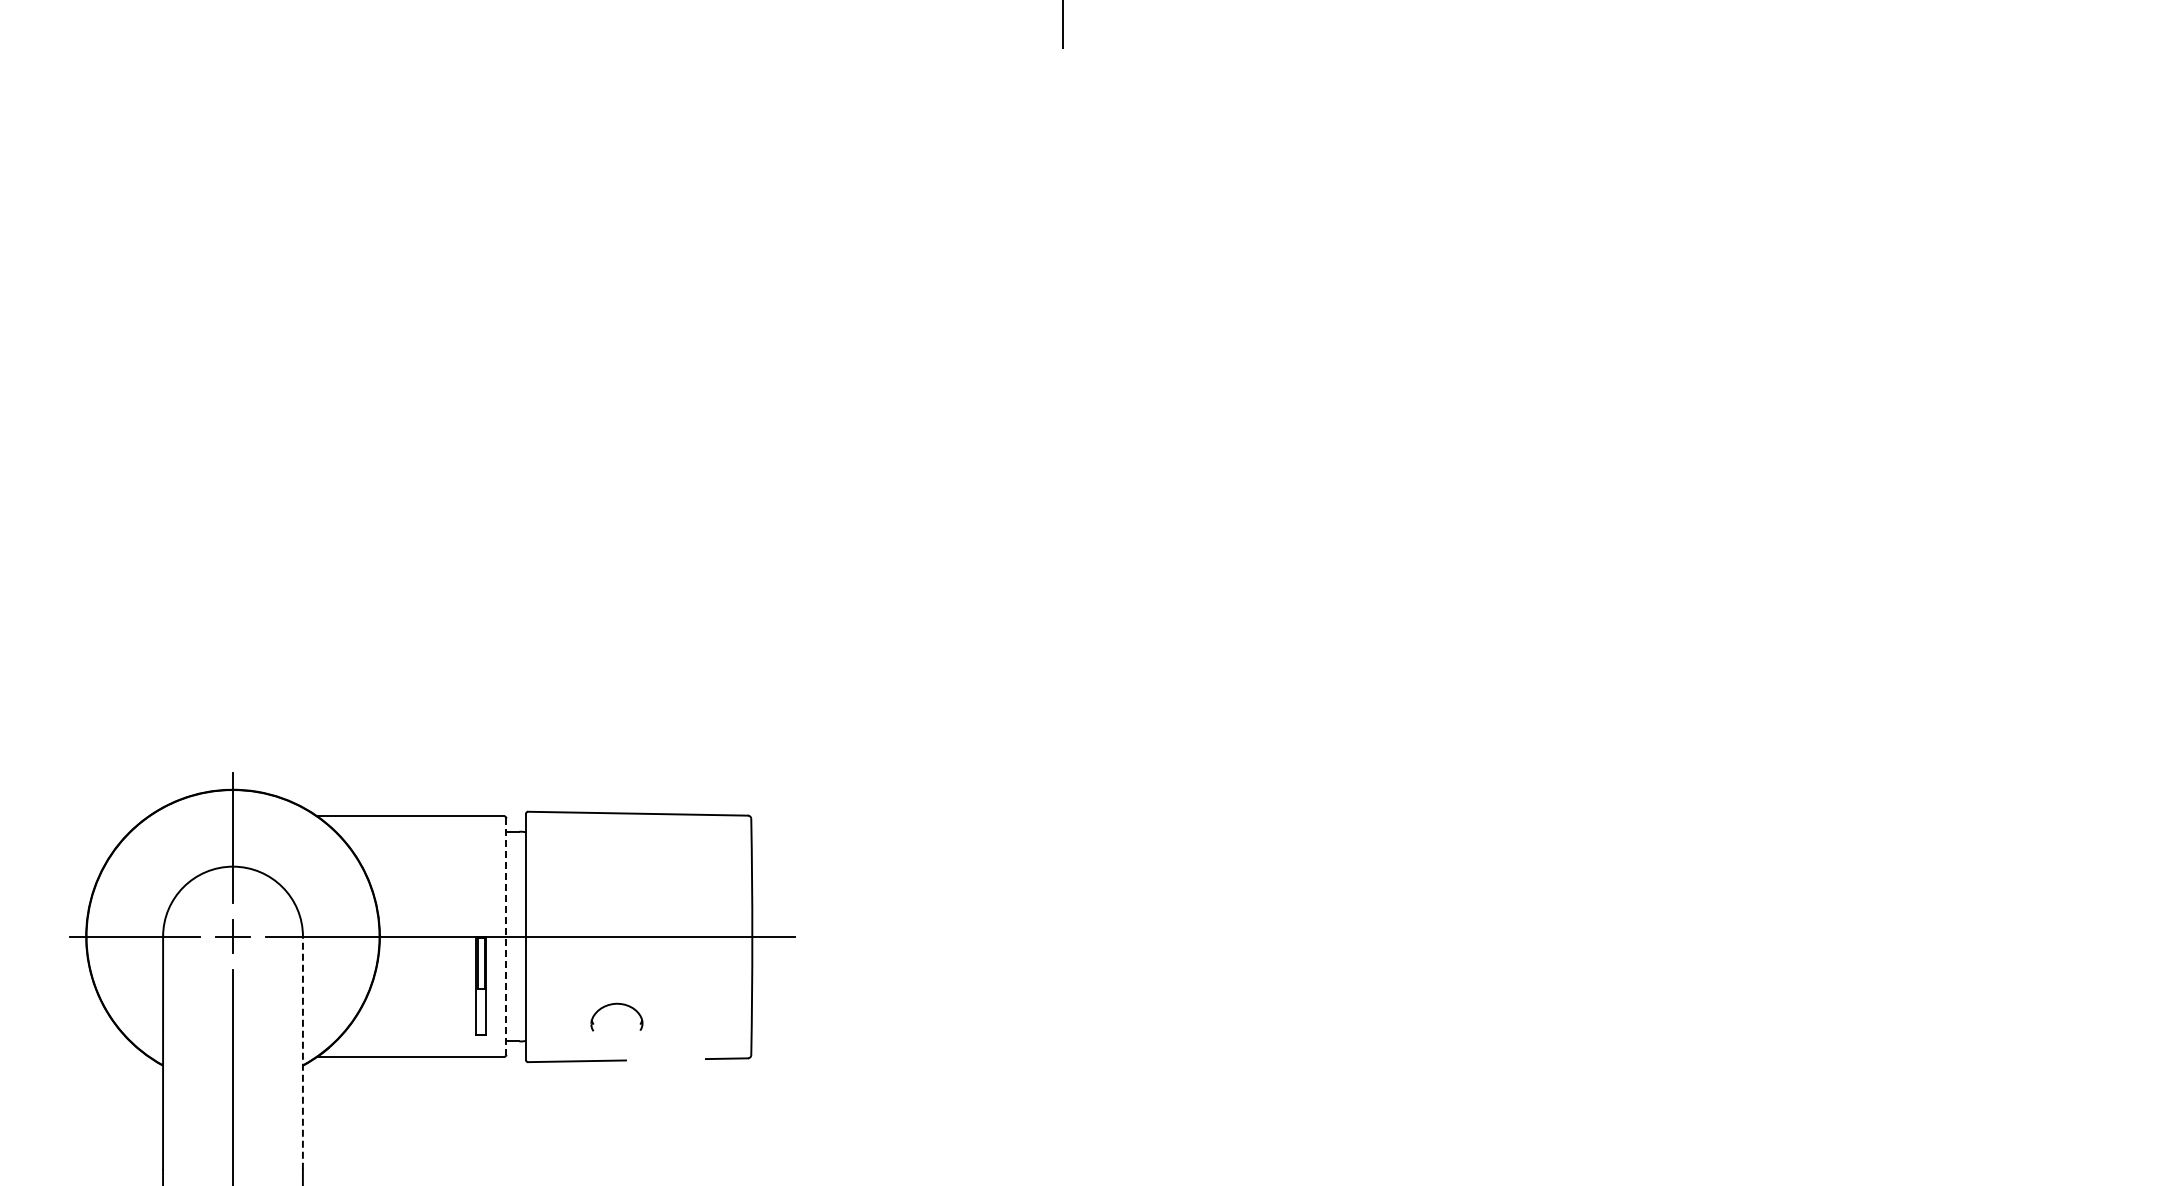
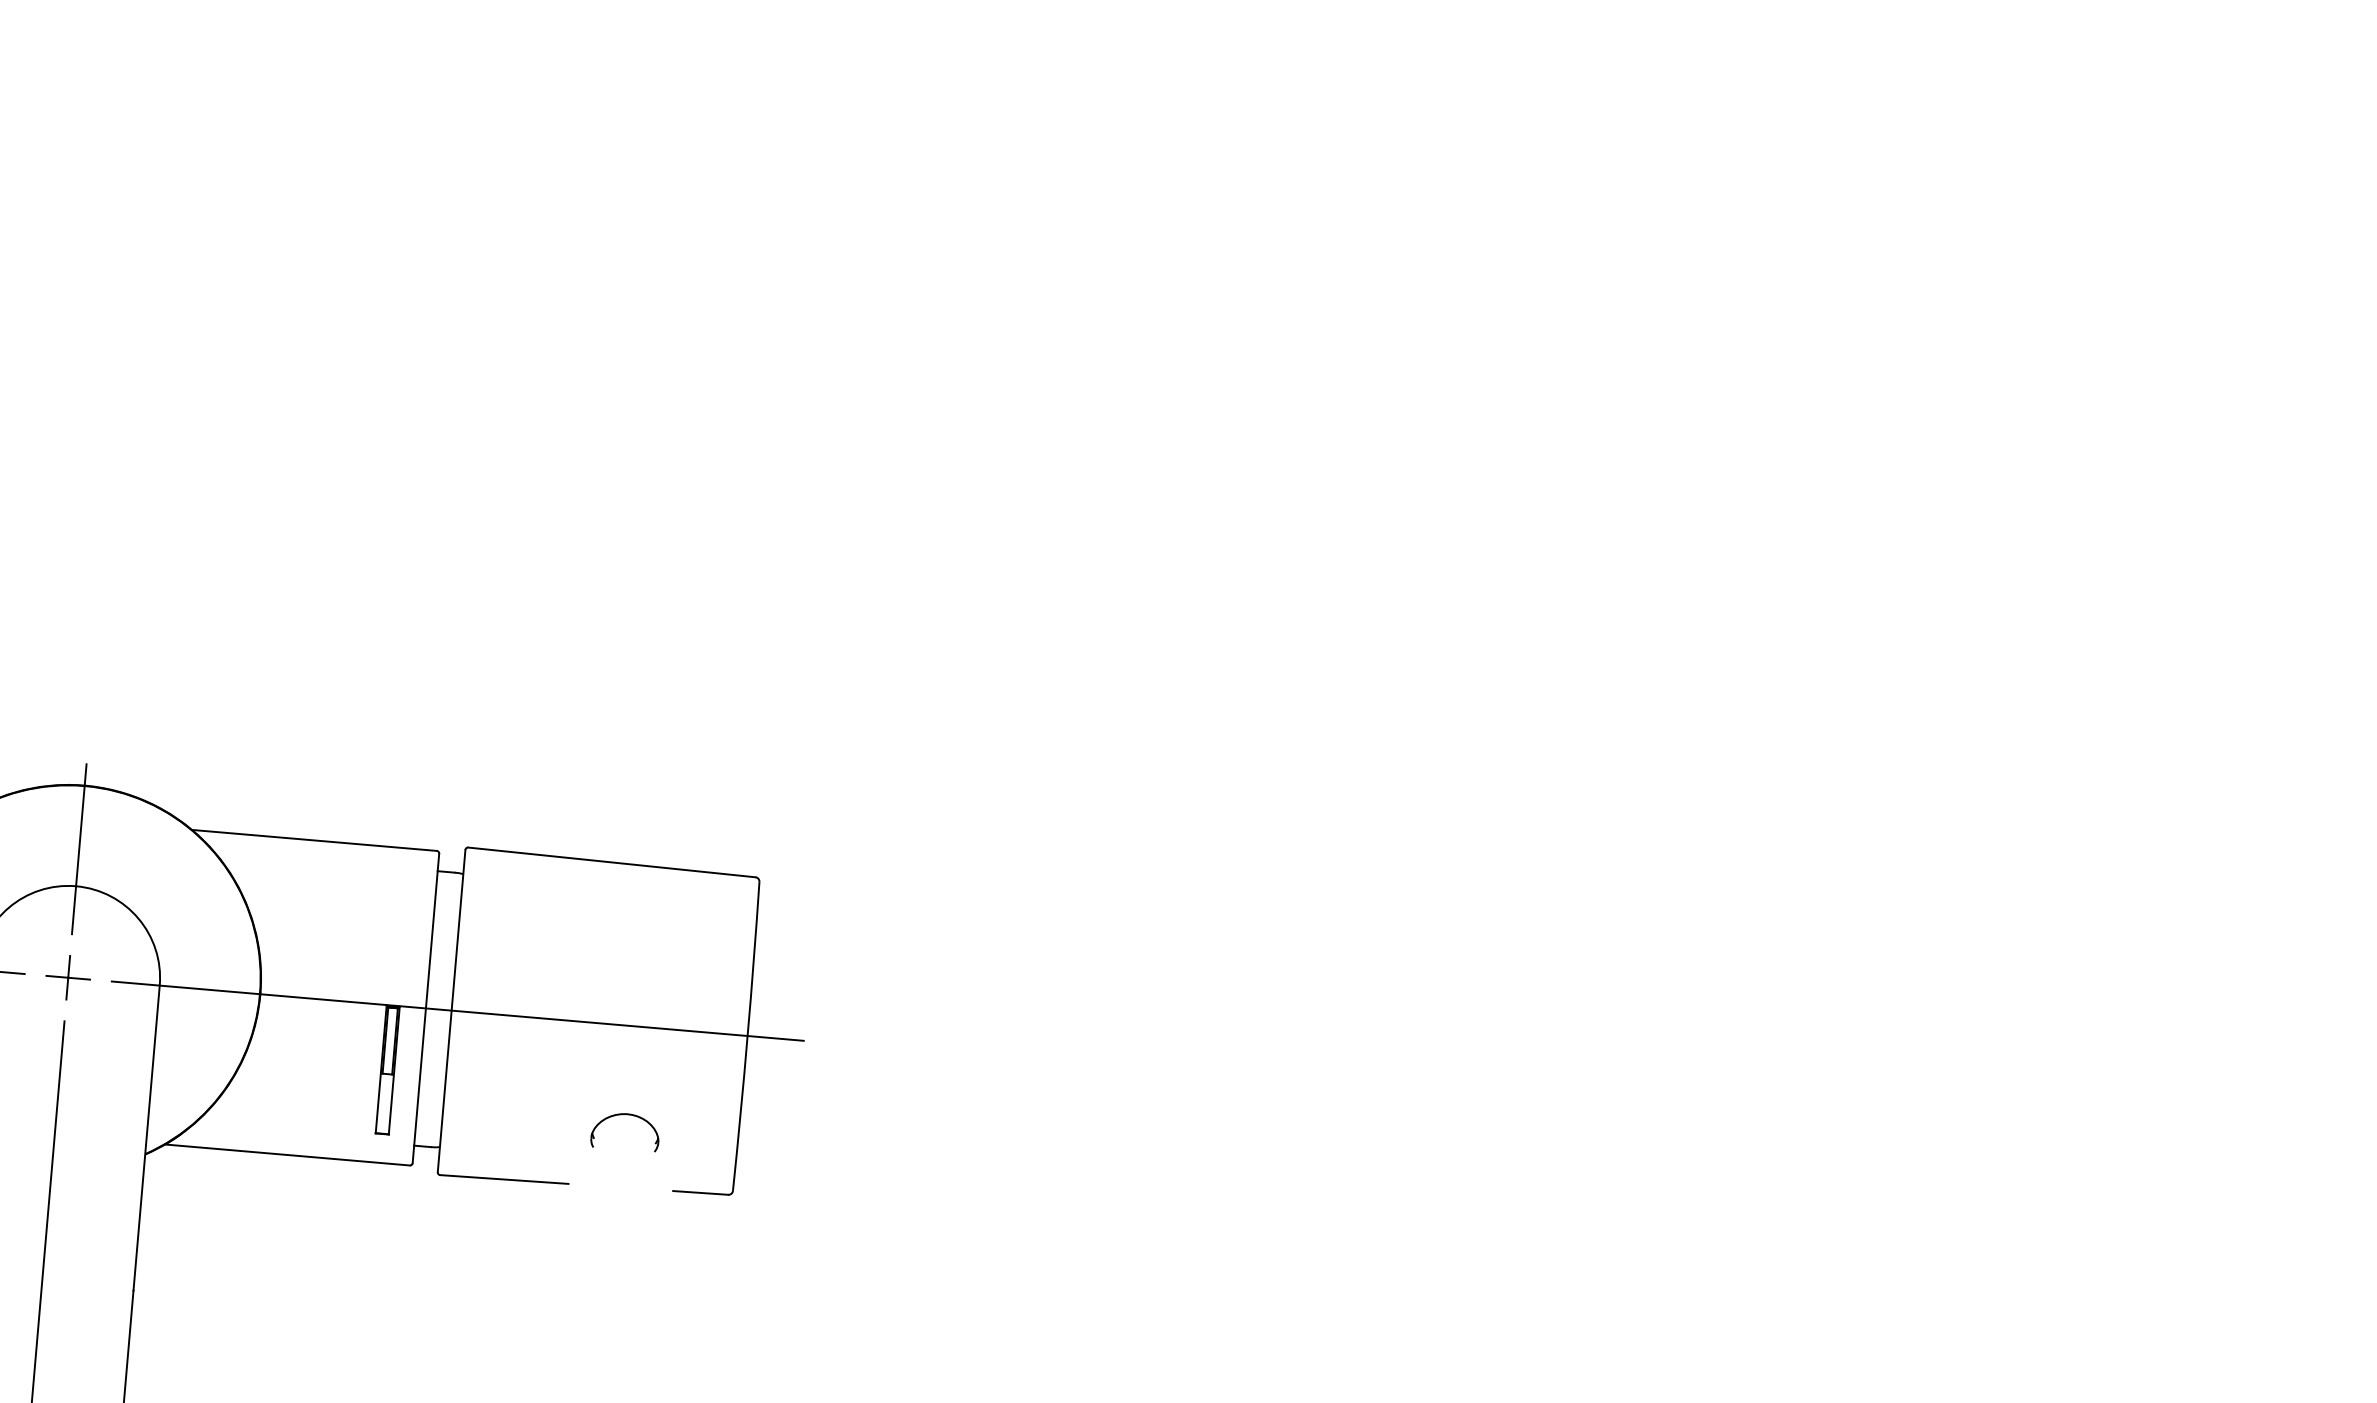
line: (506, 937) -> (425, 1009), dashed -> solid
part: (612, 1005) -> (621, 1115), moved
line: (302, 1053) -> (146, 1138), dashed -> solid

